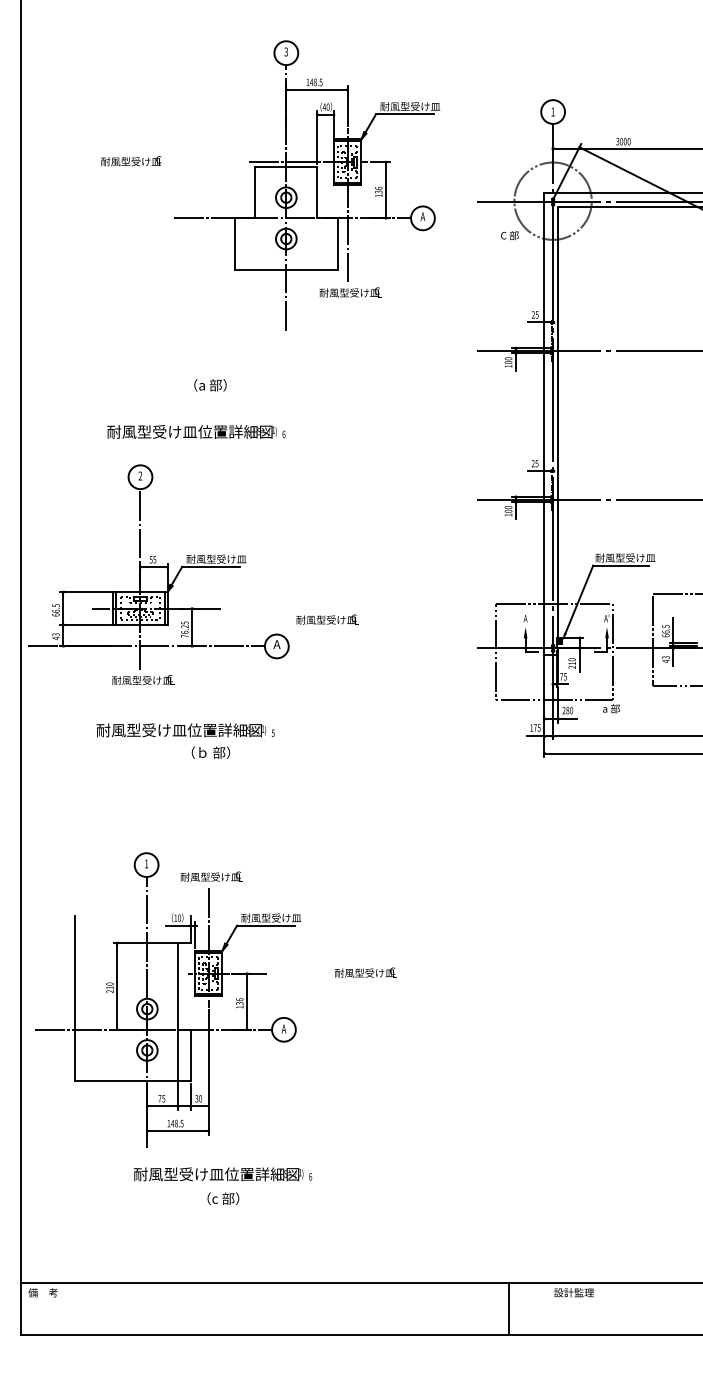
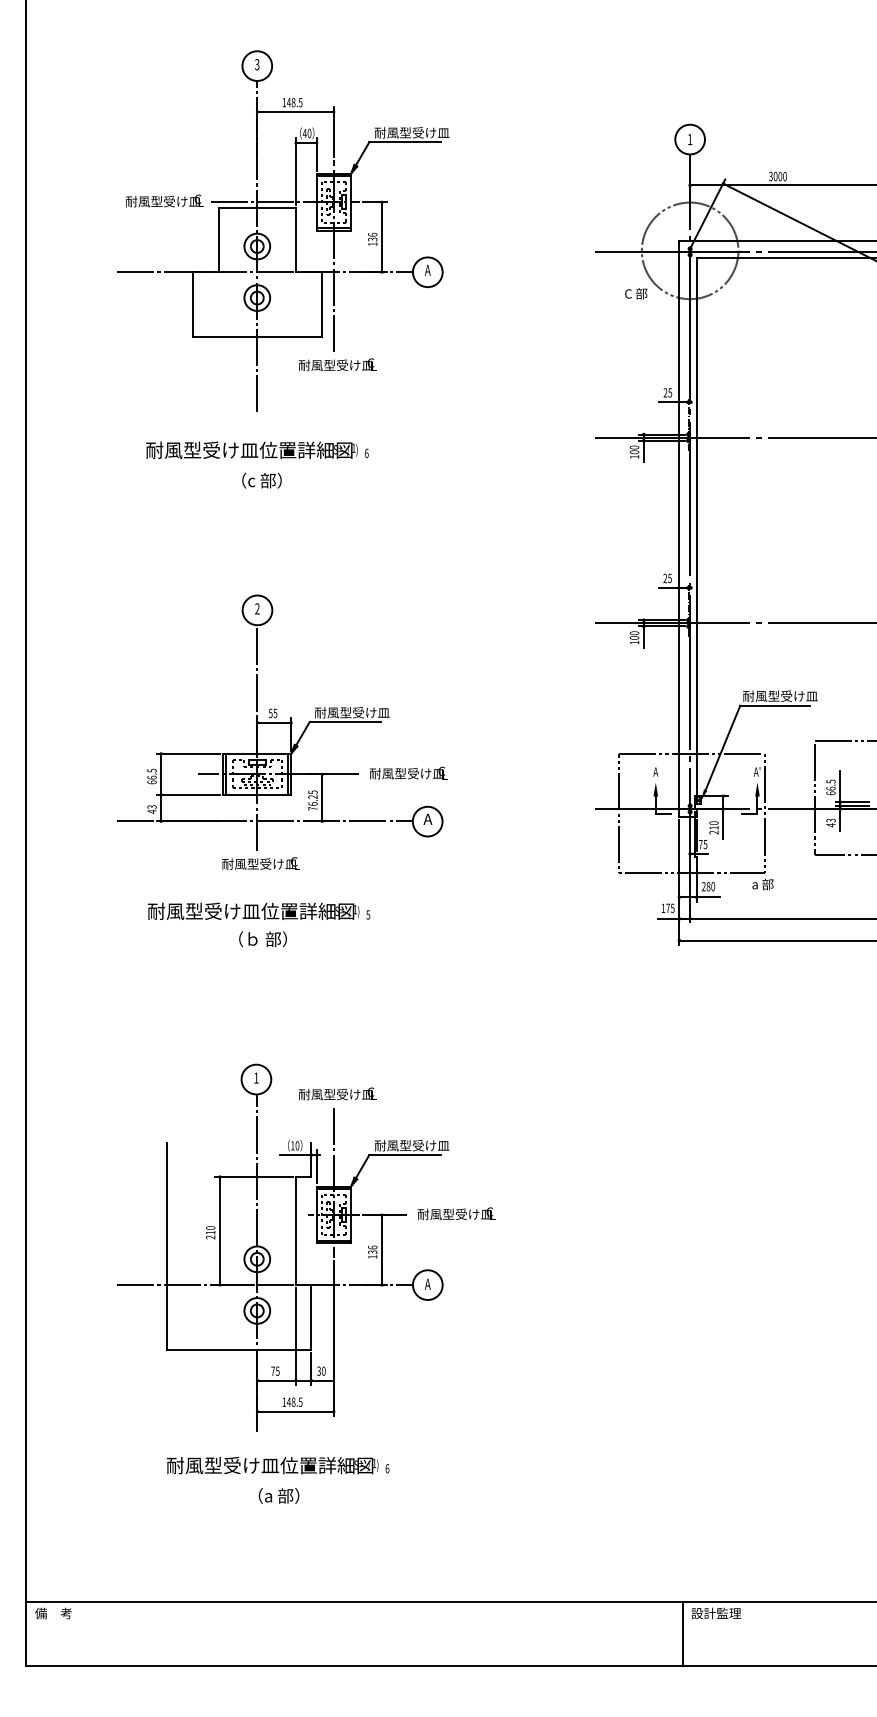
part: (307, 185) -> (283, 231), moved
text: (212, 385) -> (265, 480), （a 部） -> （c 部）
text: (196, 431) -> (257, 449), moved
part: (158, 574) -> (279, 731), moved
text: (185, 730) -> (258, 911), moved
part: (177, 999) -> (294, 1247), moved
text: (225, 1198) -> (281, 1495), （c 部） -> （a 部）
line: (508, 1308) -> (683, 1633), moved

